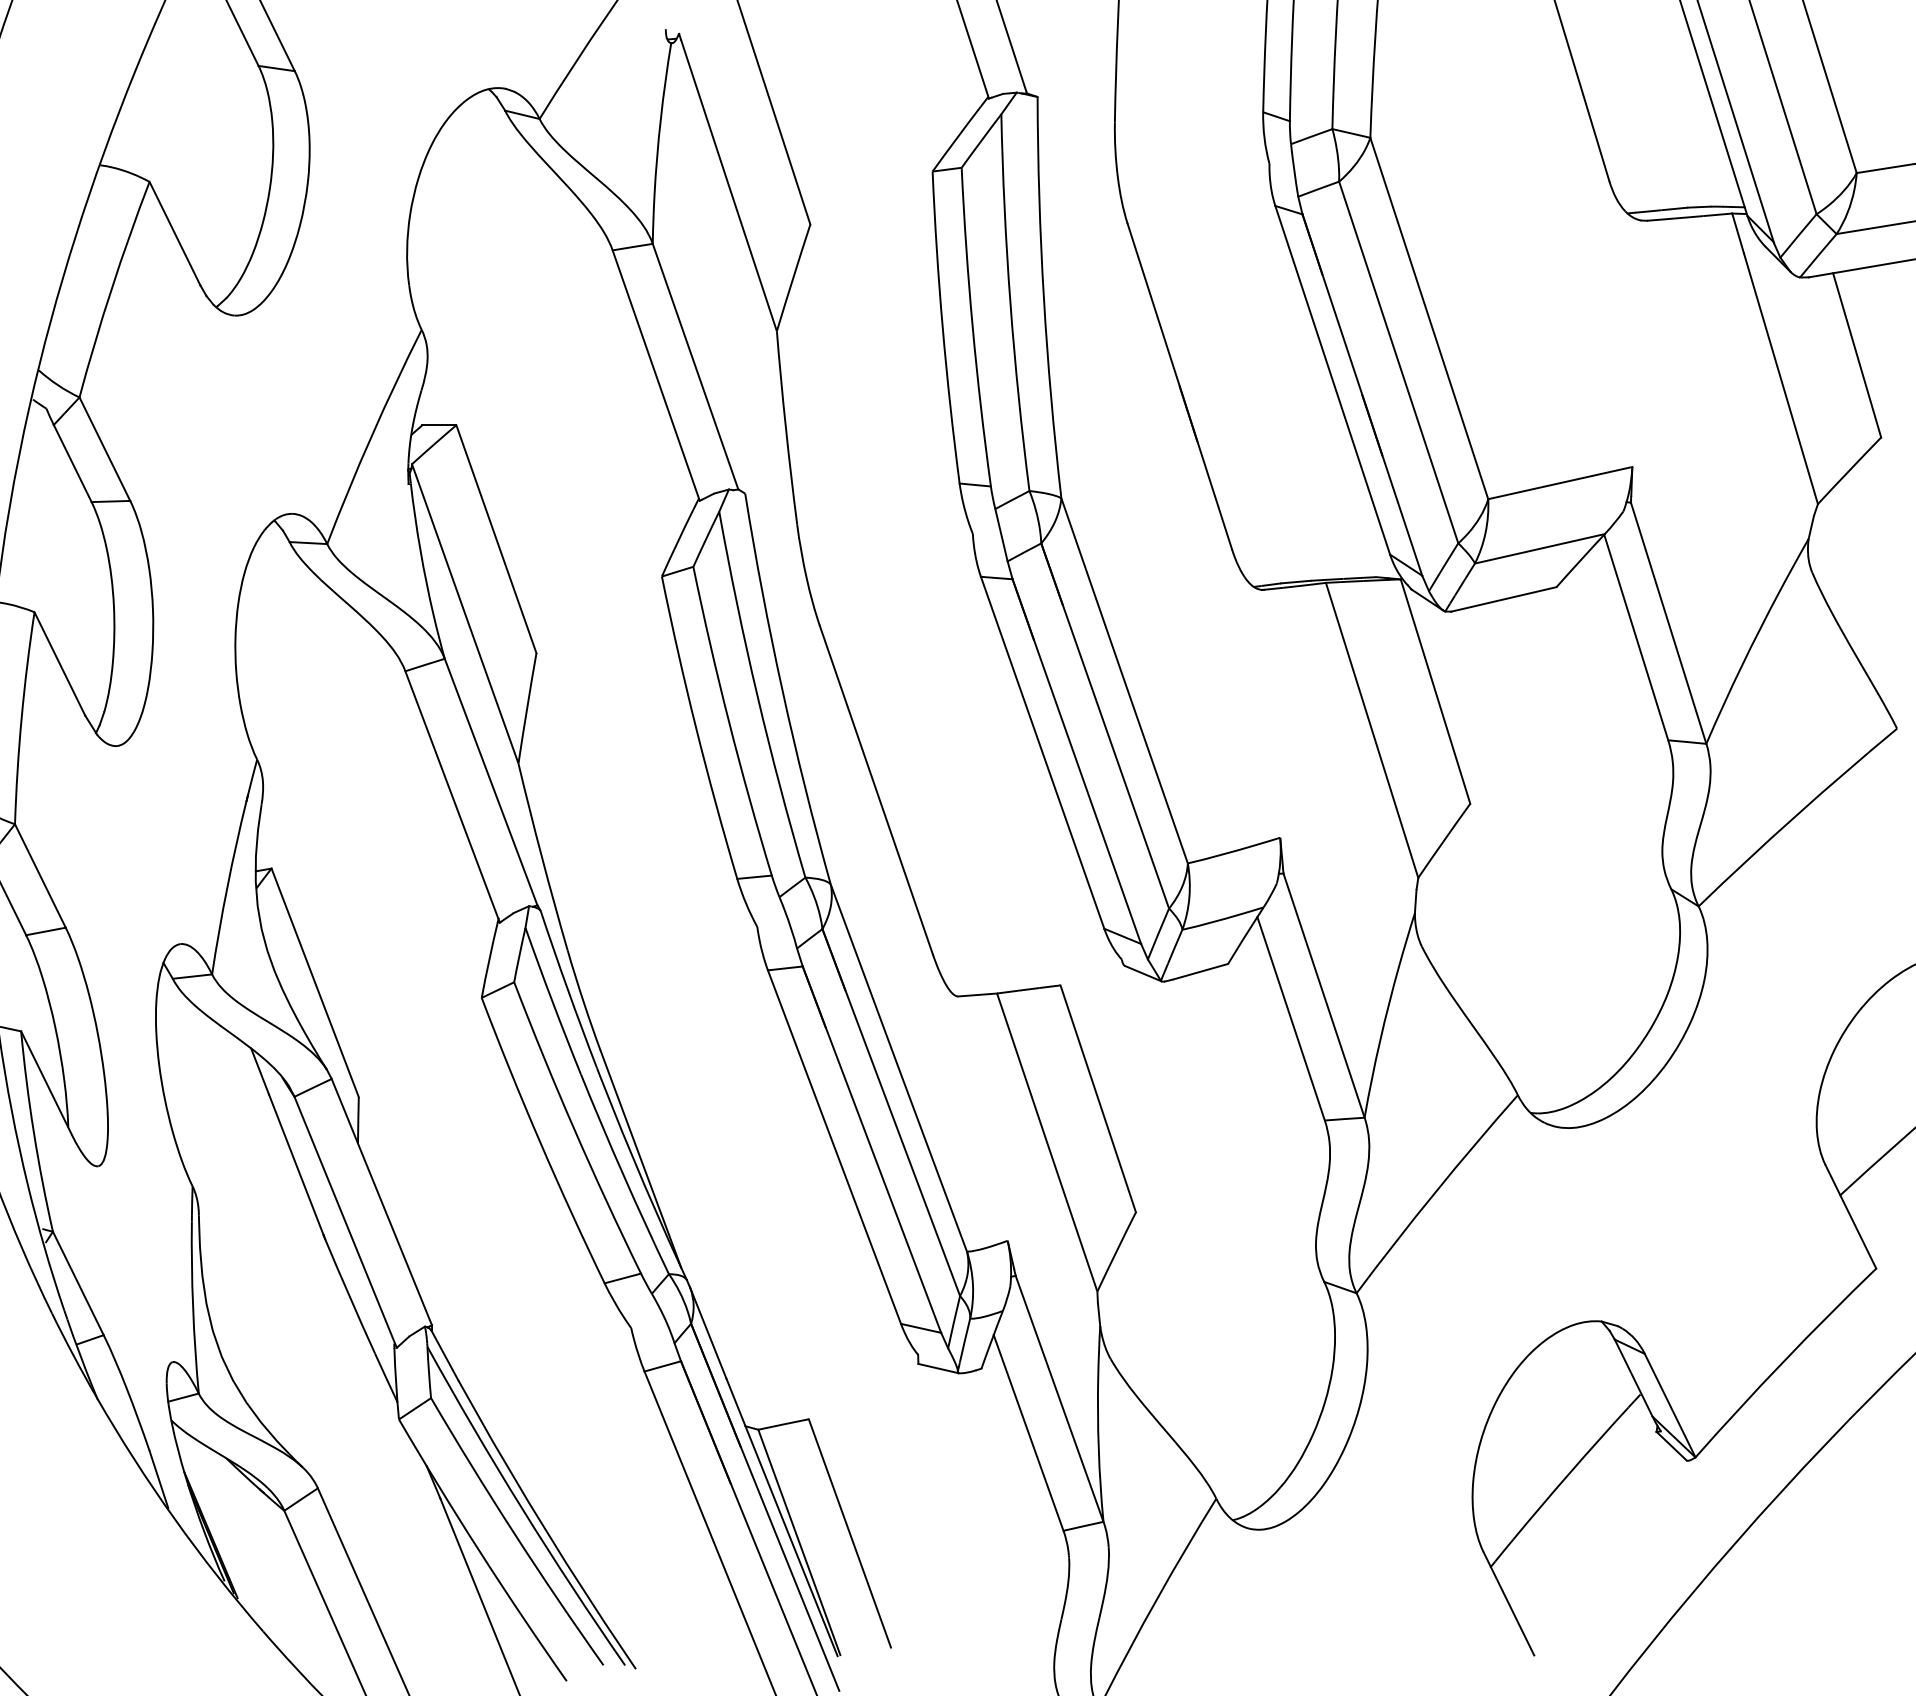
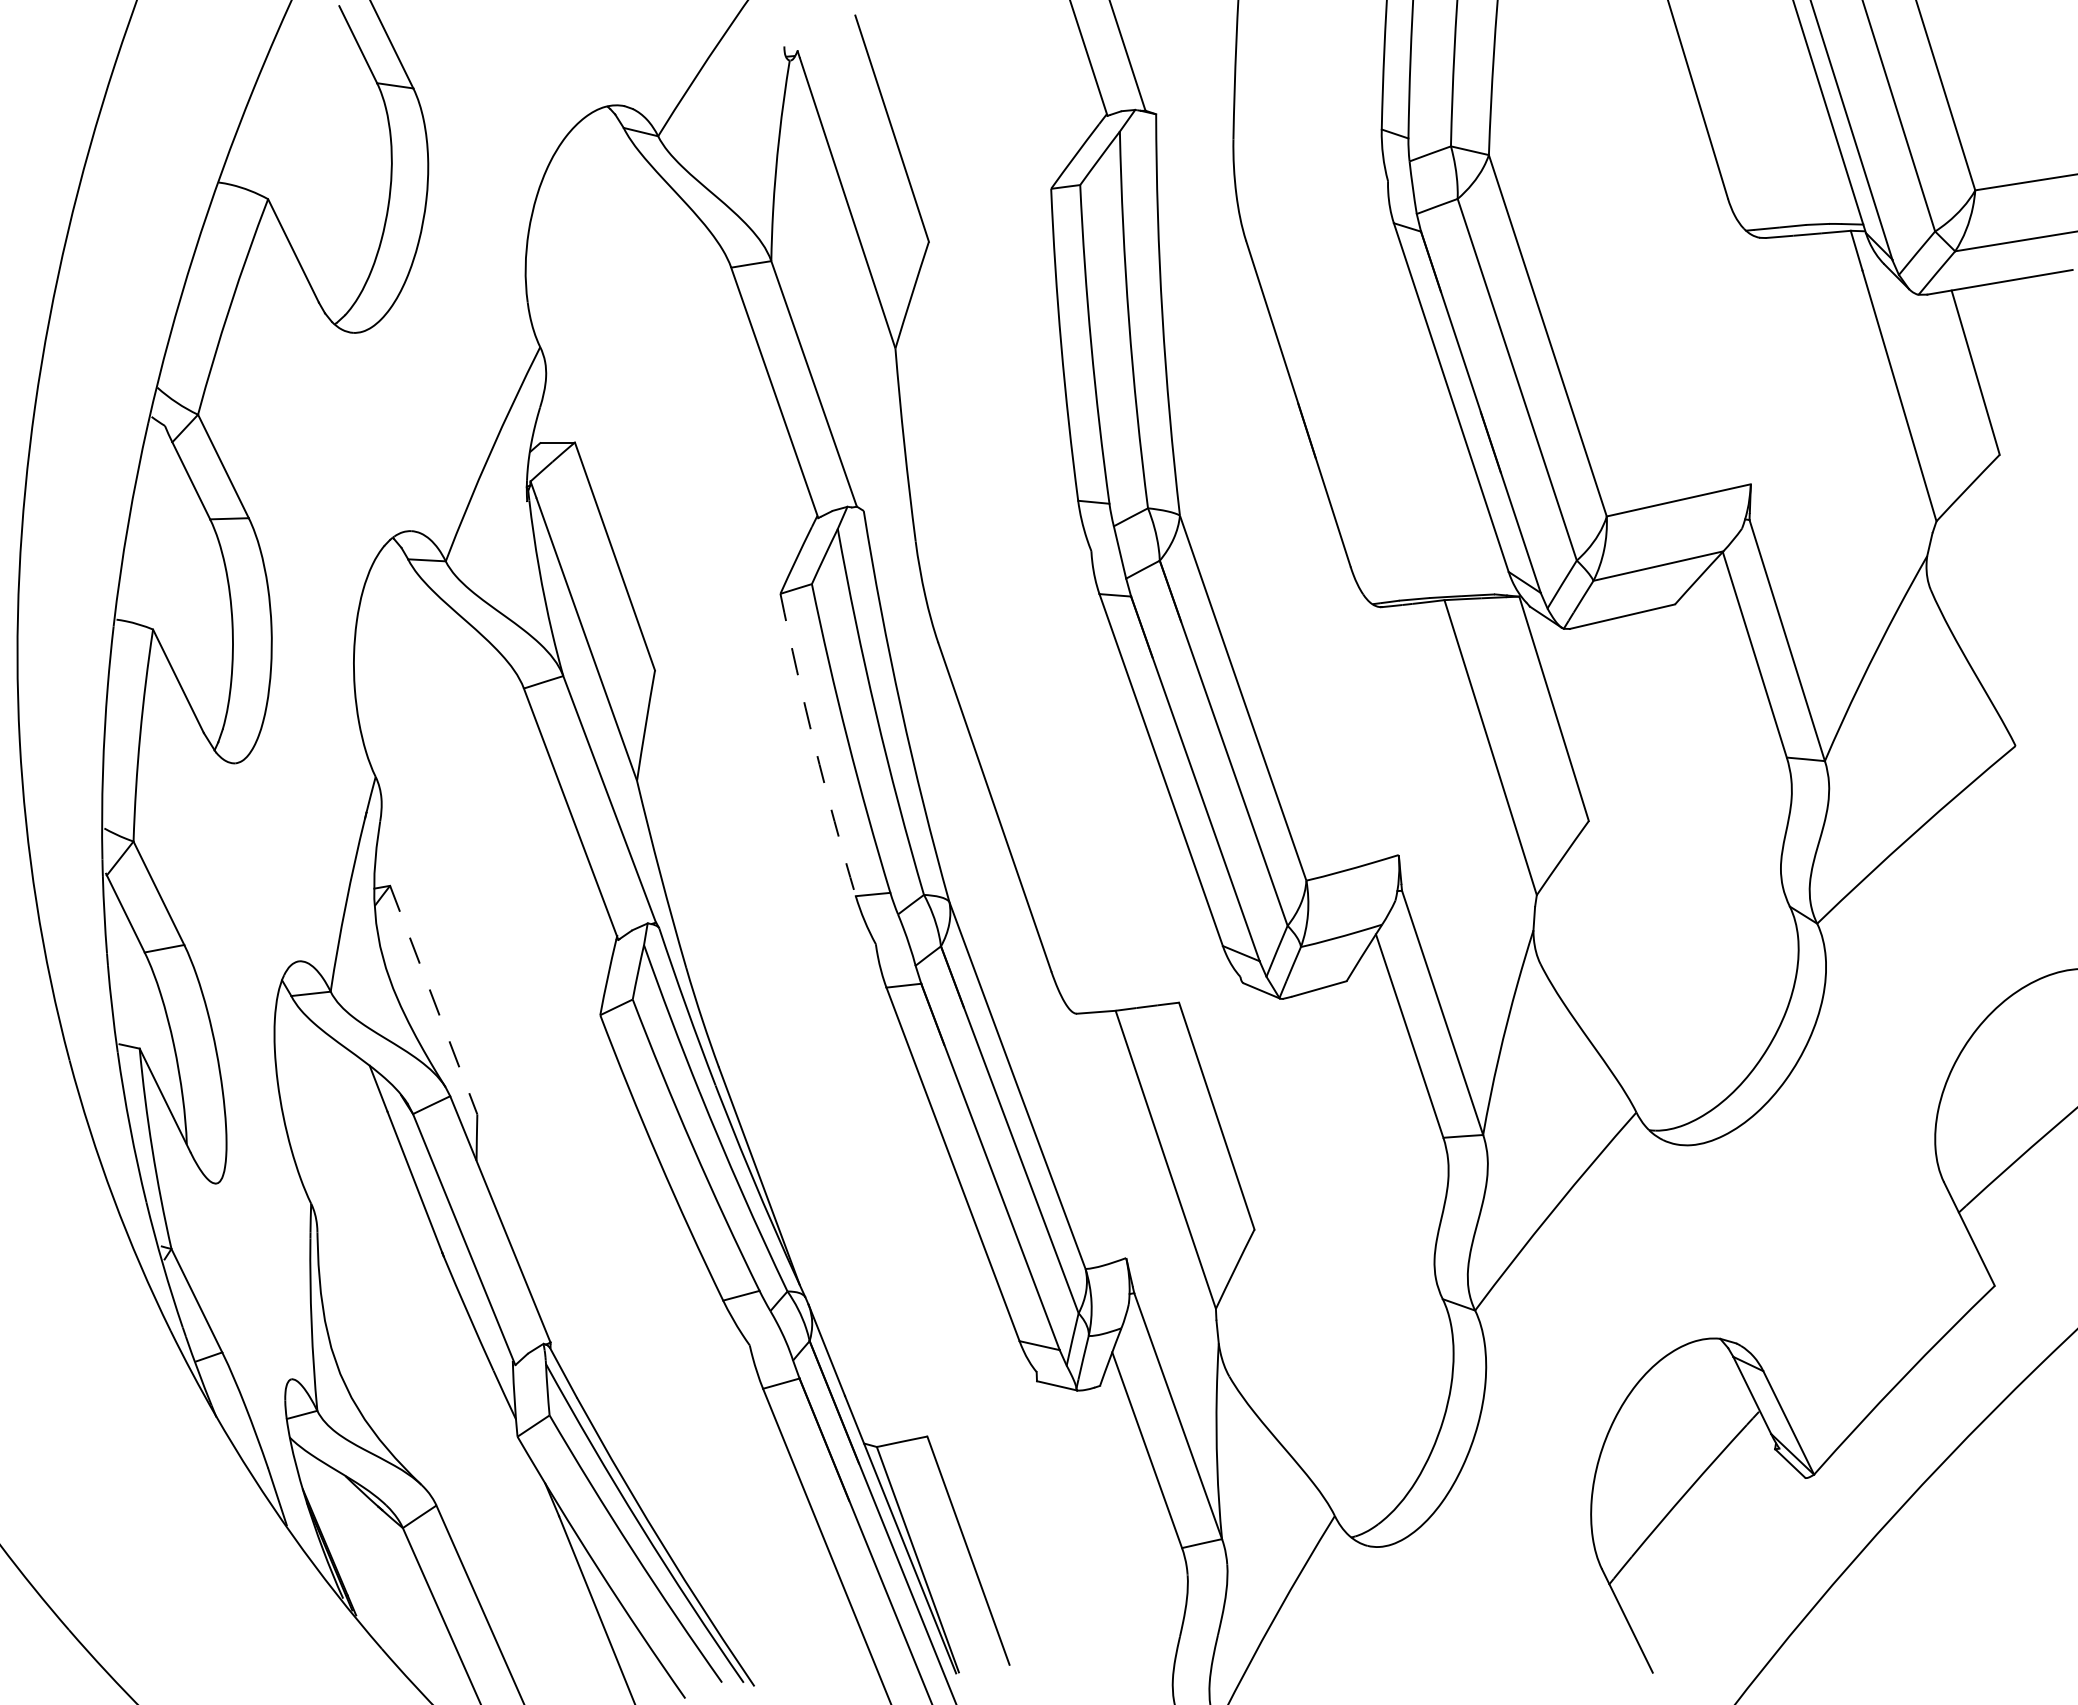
arc: (695, 728) -> (814, 745), solid -> dashed
line: (314, 983) -> (433, 1000), solid -> dashed

